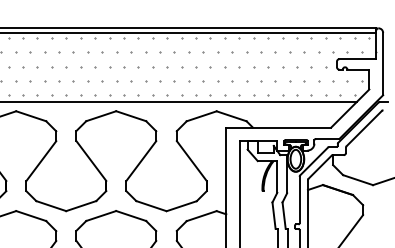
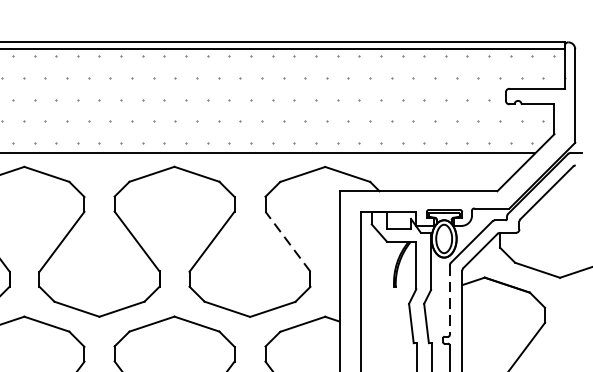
line: (191, 161) -> (287, 242), solid -> dashed
line: (299, 200) -> (449, 300), solid -> dashed

